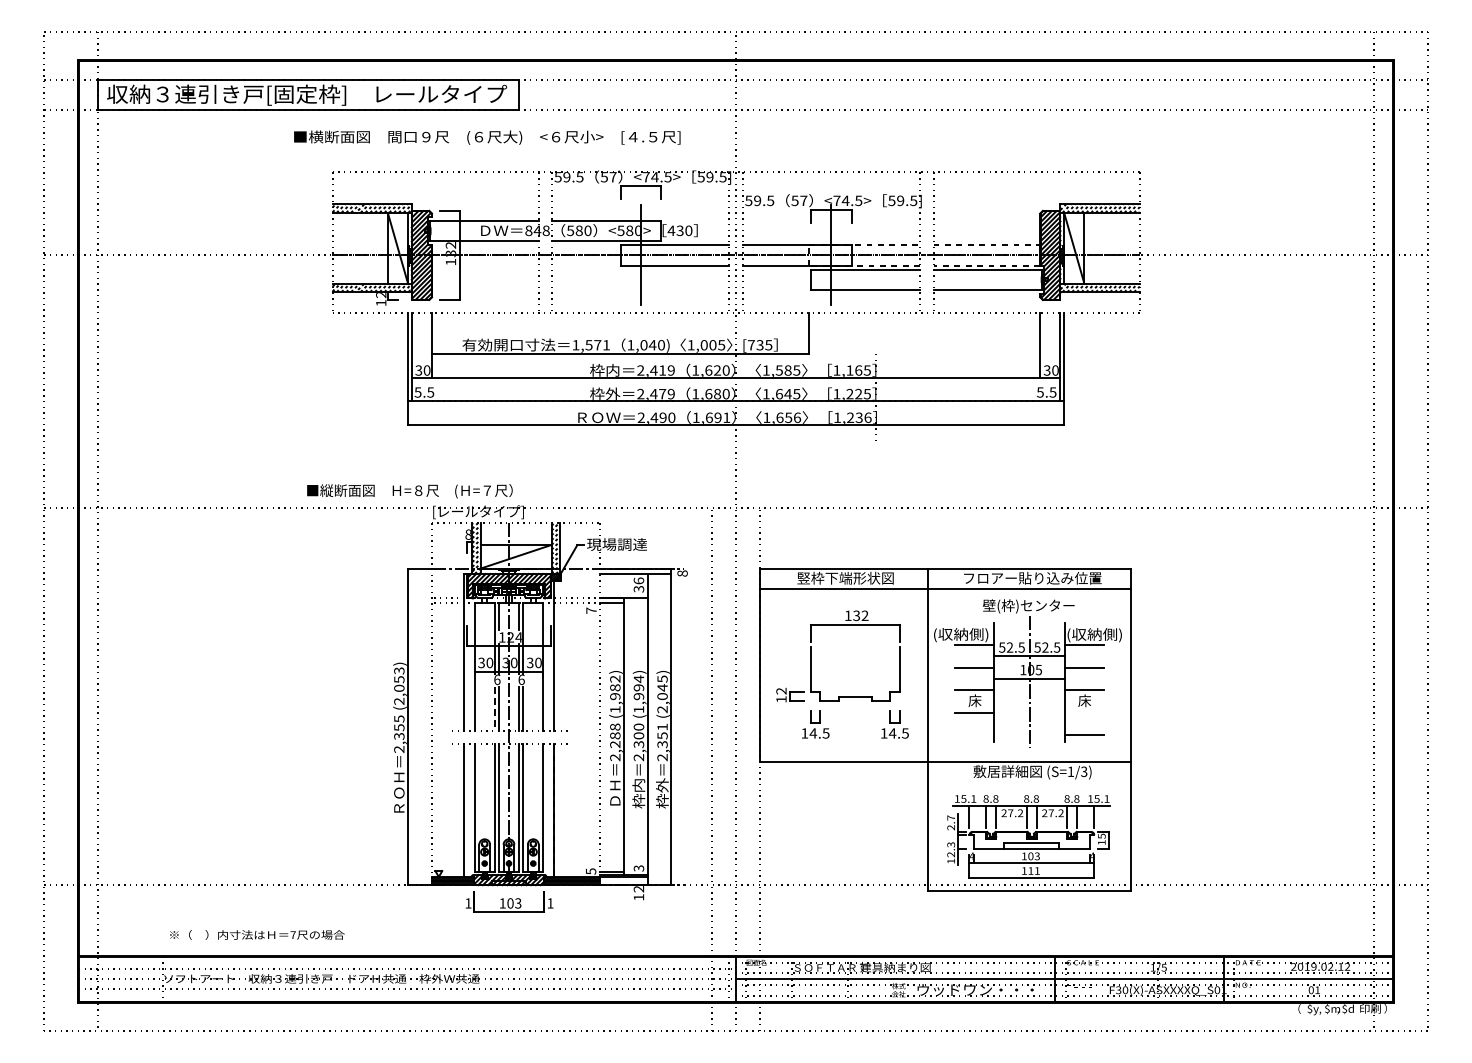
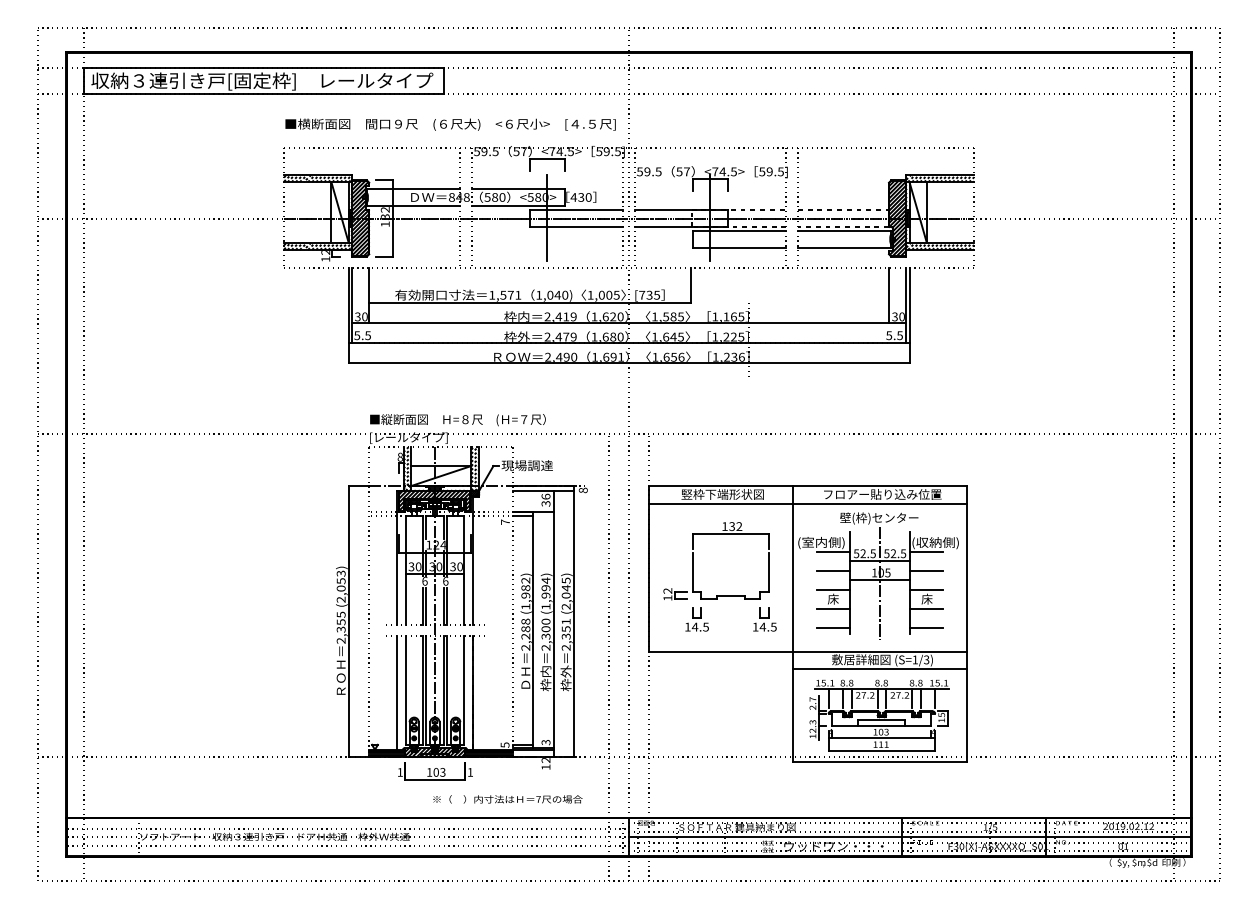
text: (487, 137) -> (450, 124), moved
text: (409, 491) -> (457, 420), moved
text: (952, 633) -> (814, 541), (収納側) -> (室内側)
line: (494, 708) -> (422, 605), dashed -> solid
line: (1084, 712) -> (926, 609), added
line: (974, 735) -> (832, 628), added
line: (1029, 782) -> (879, 669), added
text: (257, 934) -> (508, 798), moved

